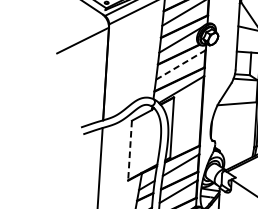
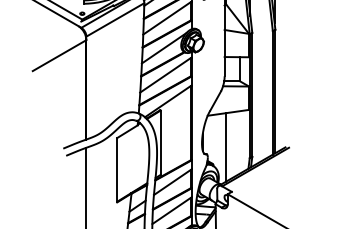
line: (181, 64) -> (166, 74), dashed -> solid
line: (232, 135) -> (225, 147), added
line: (130, 151) -> (117, 170), dashed -> solid

